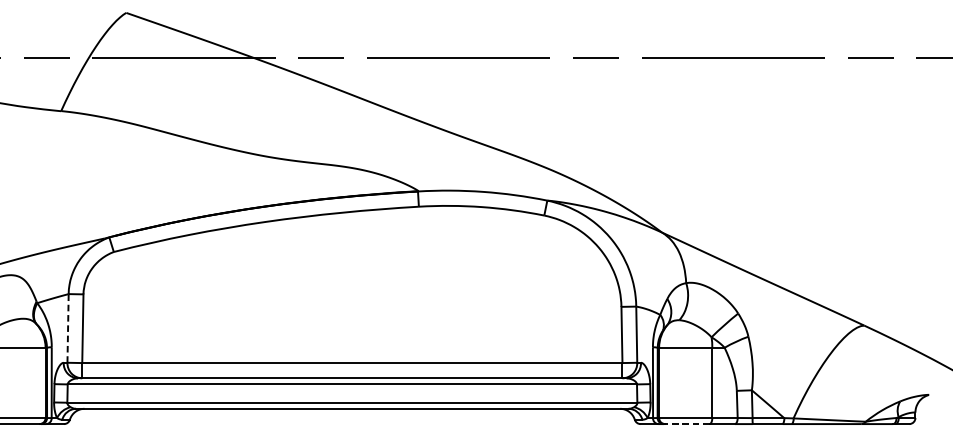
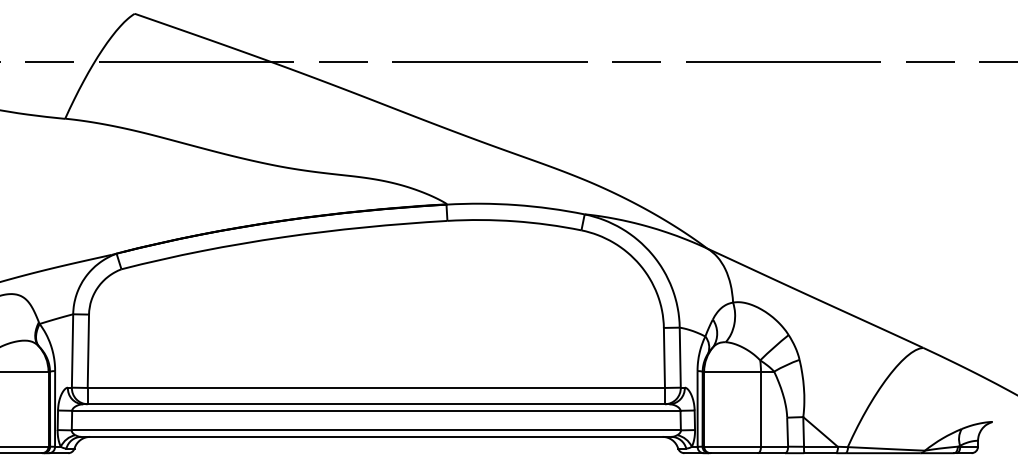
line: (68, 328) -> (72, 351), dashed -> solid
line: (687, 424) -> (734, 453), dashed -> solid

